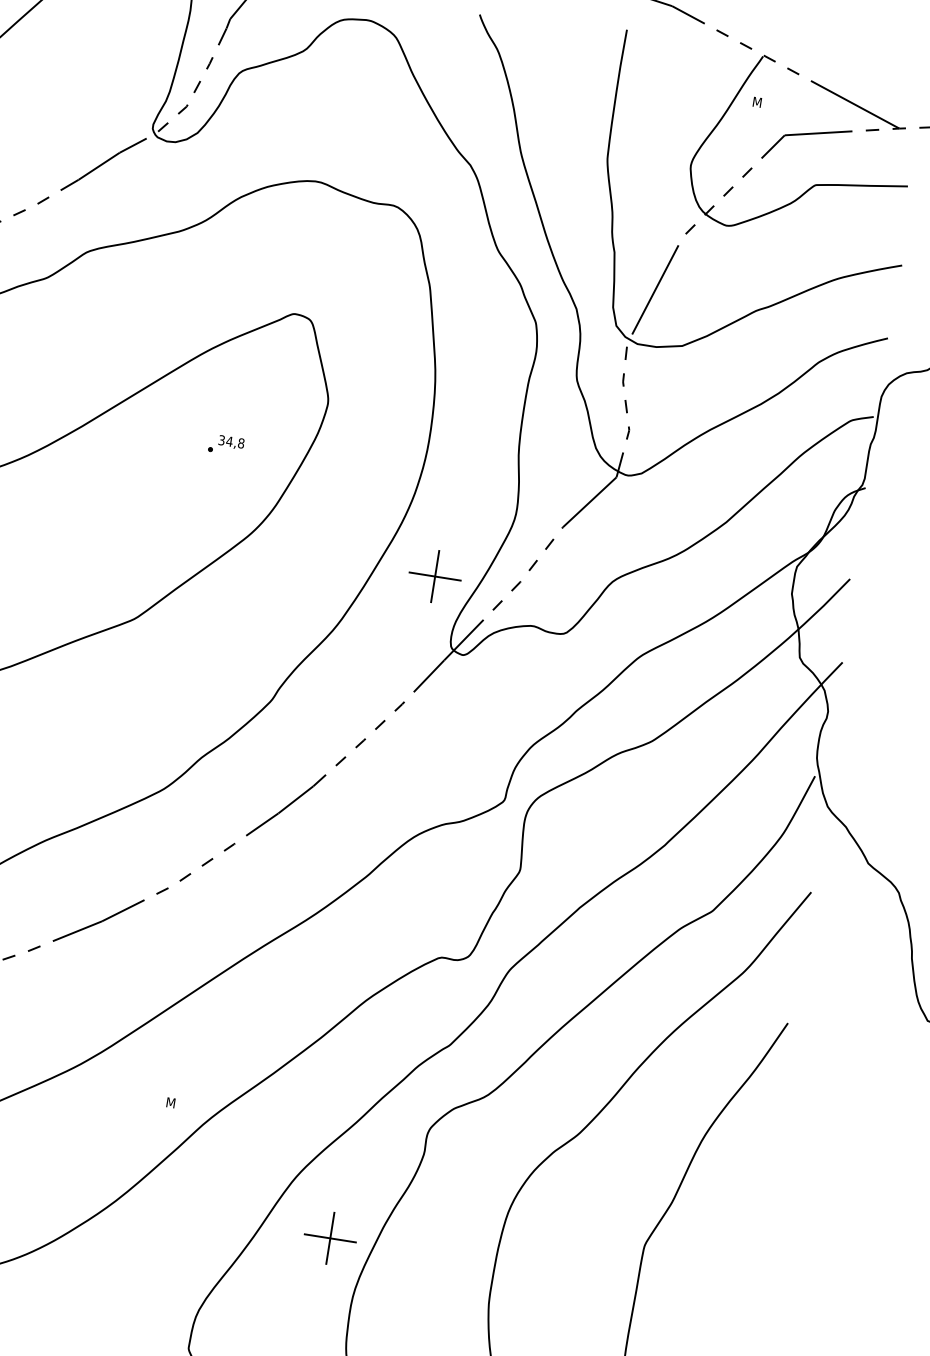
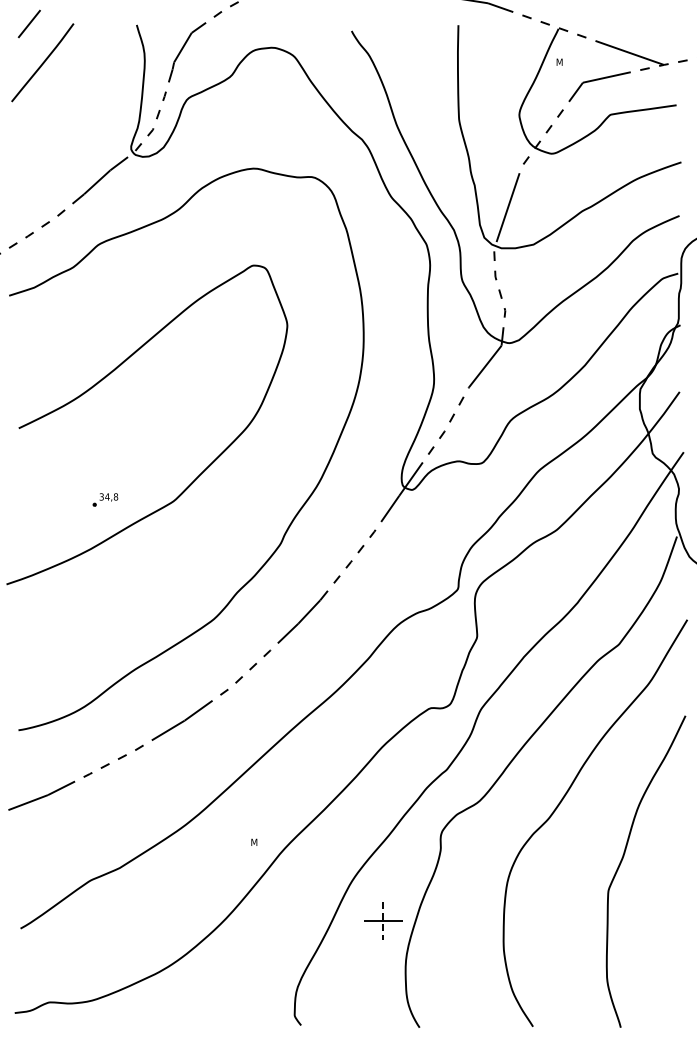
part: (226, 444) -> (105, 499), moved
part: (435, 575) -> (383, 436), removed
line: (330, 1238) -> (383, 921), solid -> dashed

